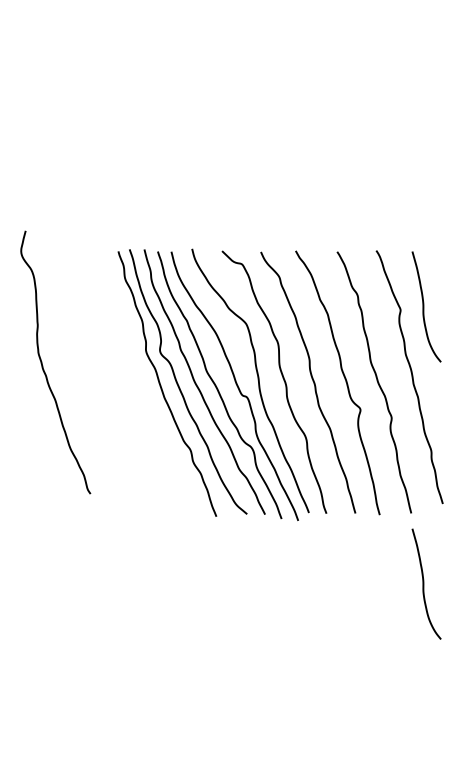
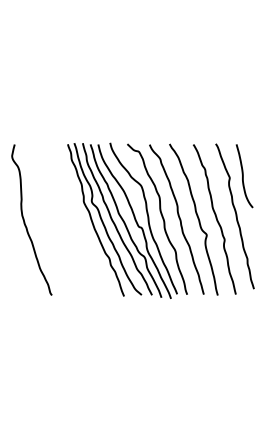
curve: (44, 366) -> (25, 222), moved
curve: (424, 584) -> (243, 335), removed

